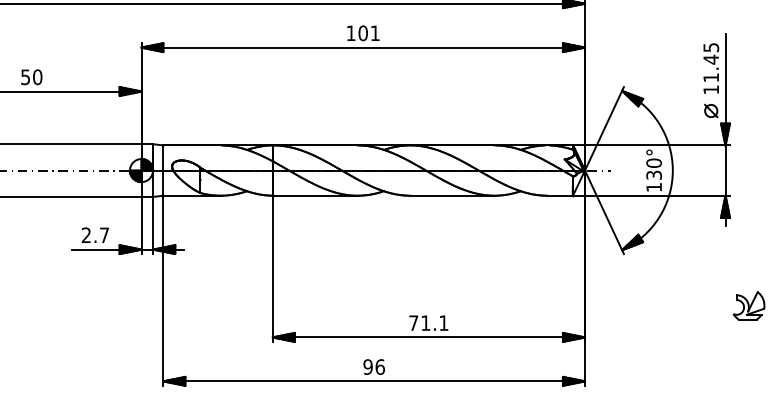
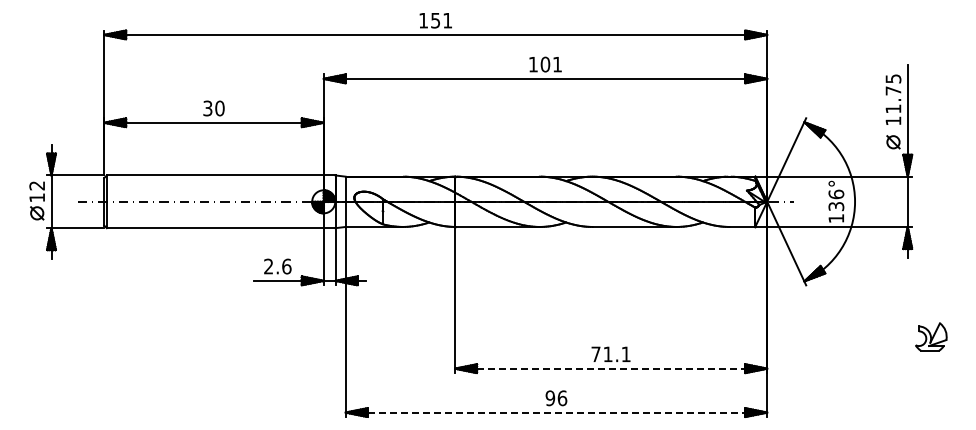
text: (711, 59) -> (893, 90), 11.45 -> 11.75
text: (25, 76) -> (207, 107), 50 -> 30
text: (653, 163) -> (835, 194), 130° -> 136°
text: (104, 235) -> (286, 266), 2.7 -> 2.6
line: (429, 337) -> (611, 368), solid -> dashed
line: (374, 381) -> (556, 412), solid -> dashed

